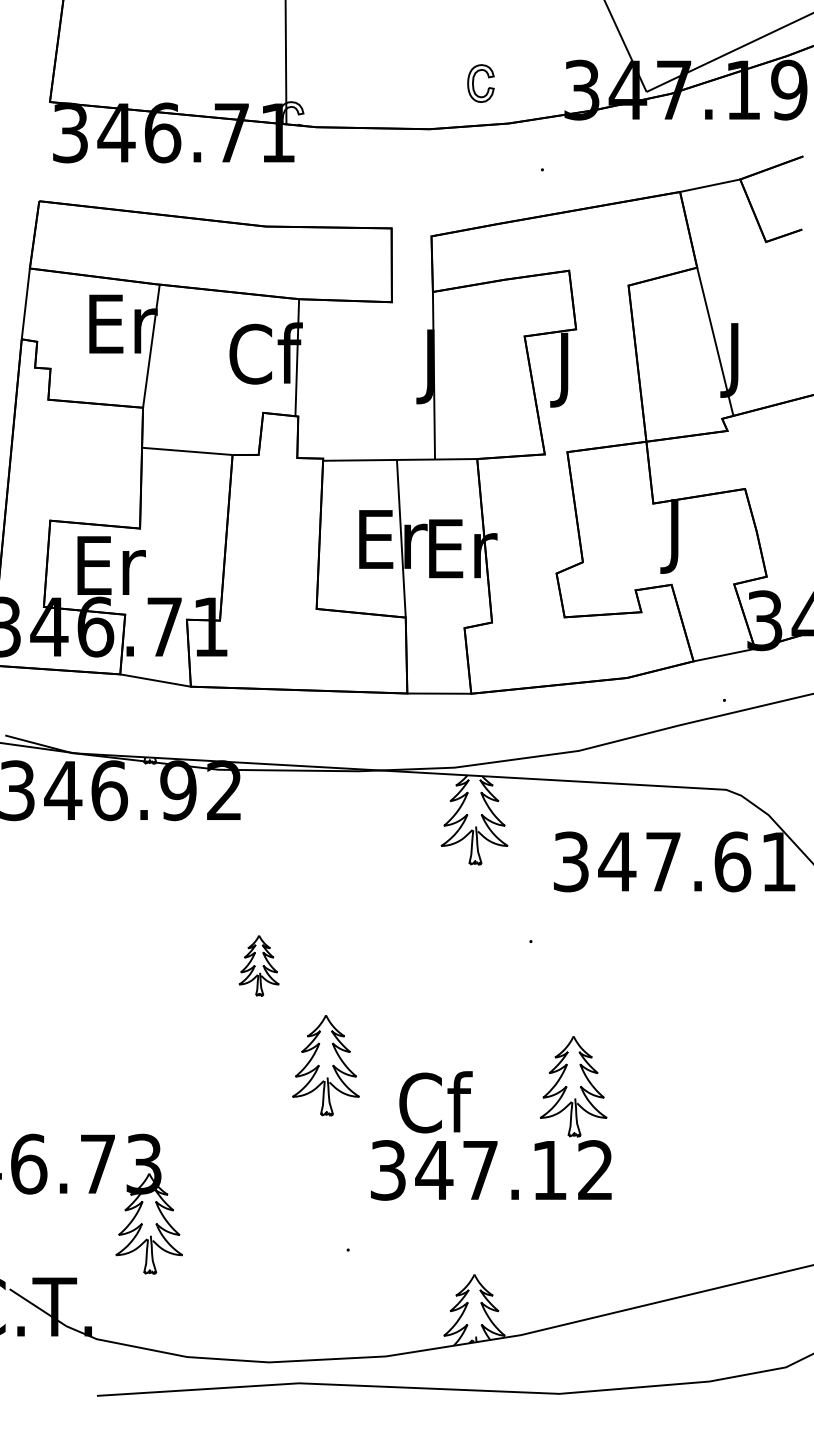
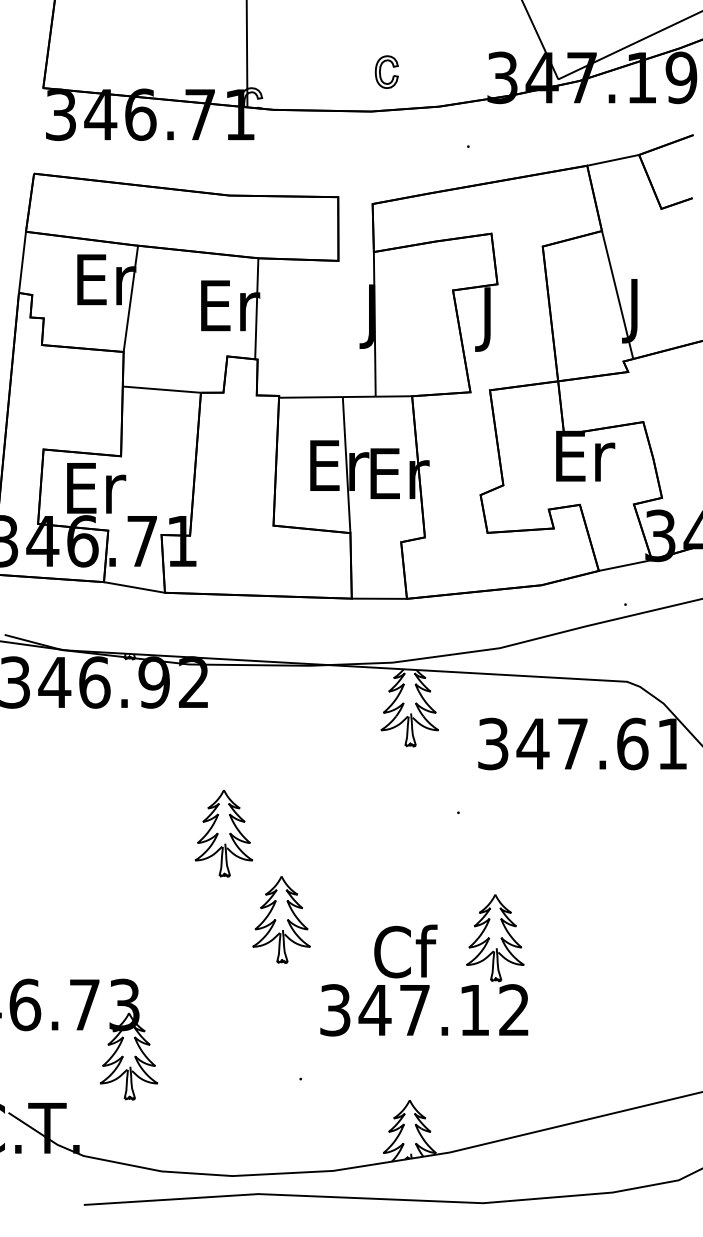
part: (474, 80) -> (381, 69), moved
text: (265, 353) -> (229, 305), Cf -> Er
text: (678, 536) -> (585, 463), J -> Er
part: (258, 965) -> (223, 833), size x1.67
text: (435, 1102) -> (405, 951), moved

